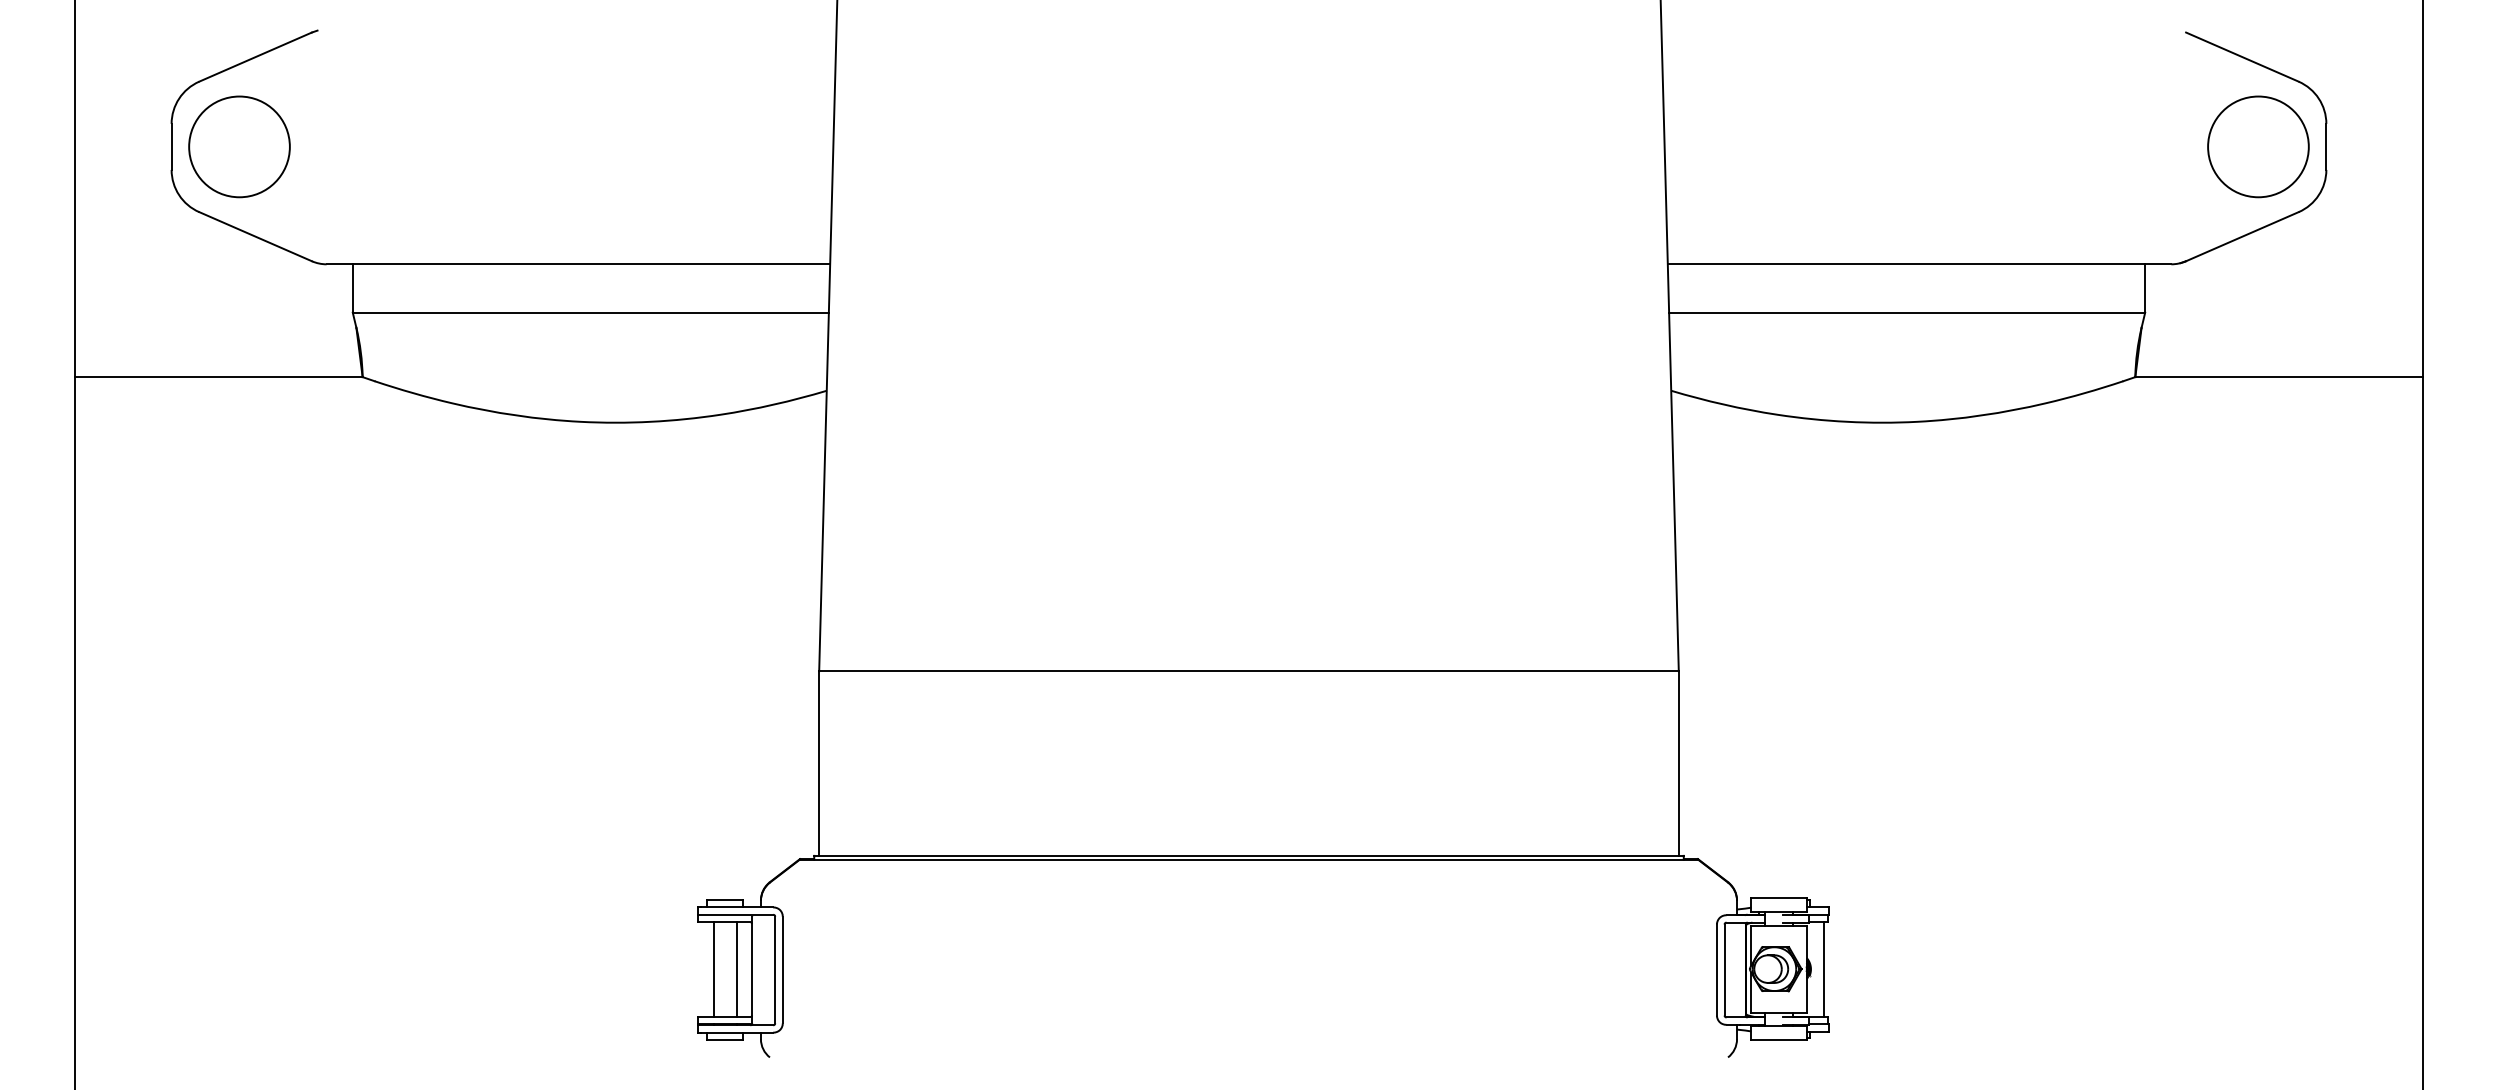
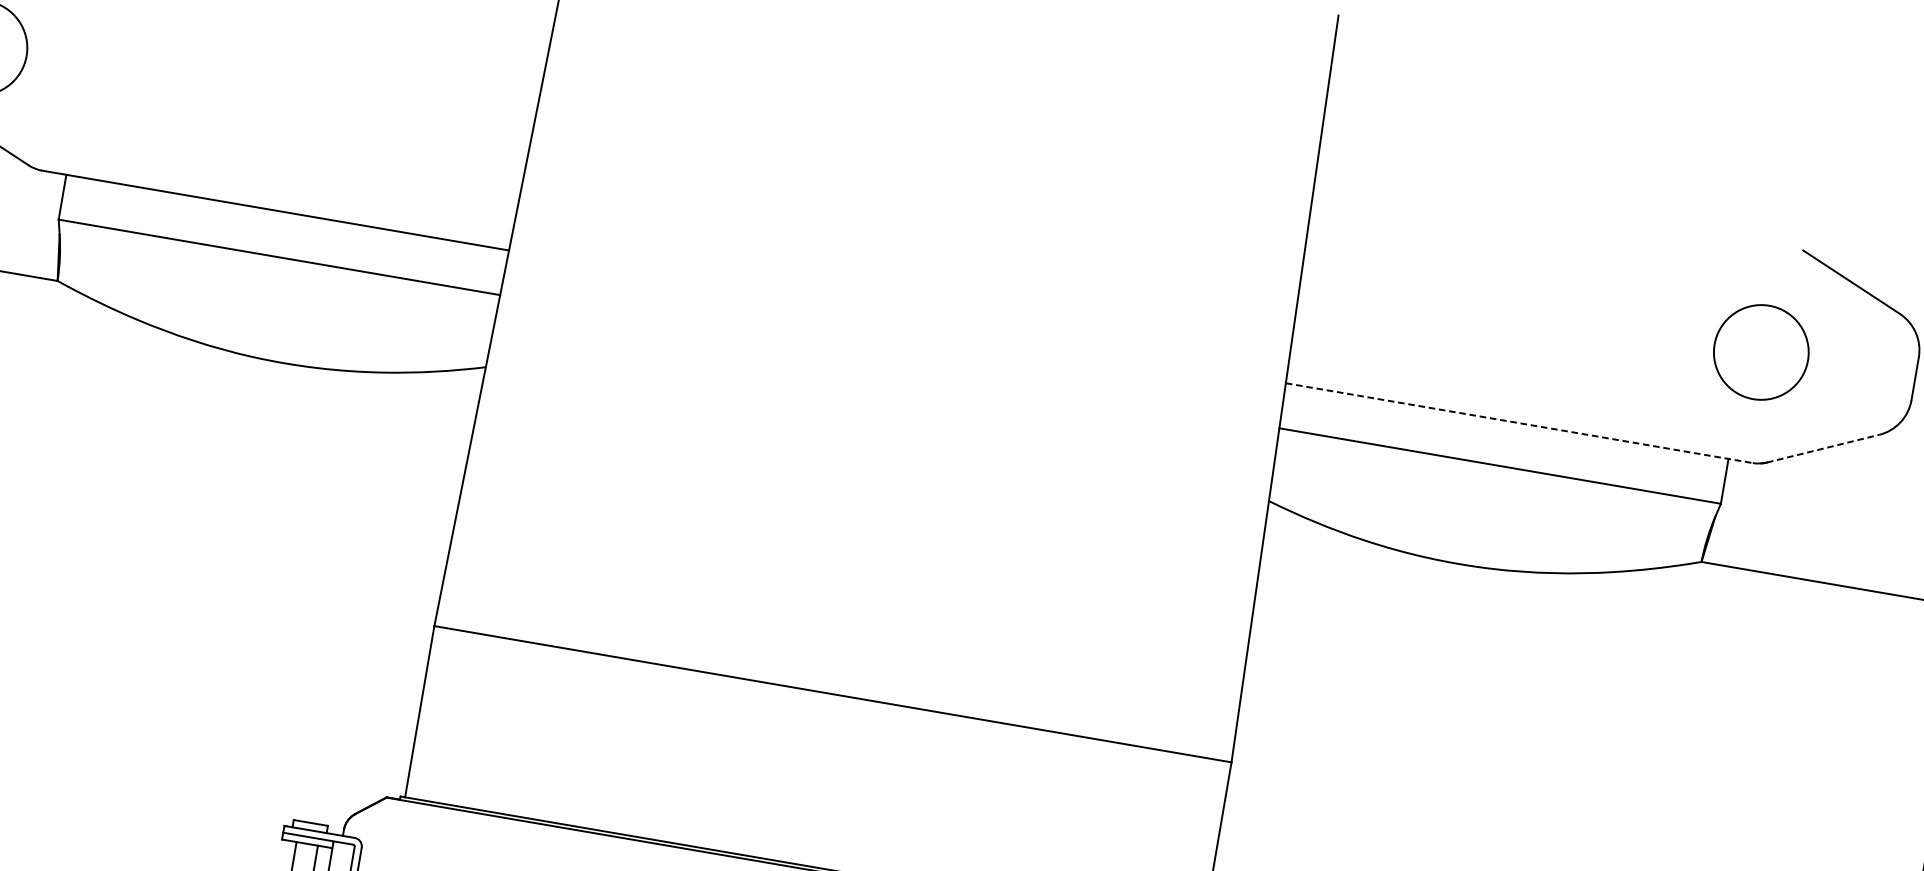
circle: (2258, 146) -> (1761, 352), moved
line: (2242, 236) -> (1823, 448), solid -> dashed
line: (1919, 264) -> (1519, 423), solid -> dashed

